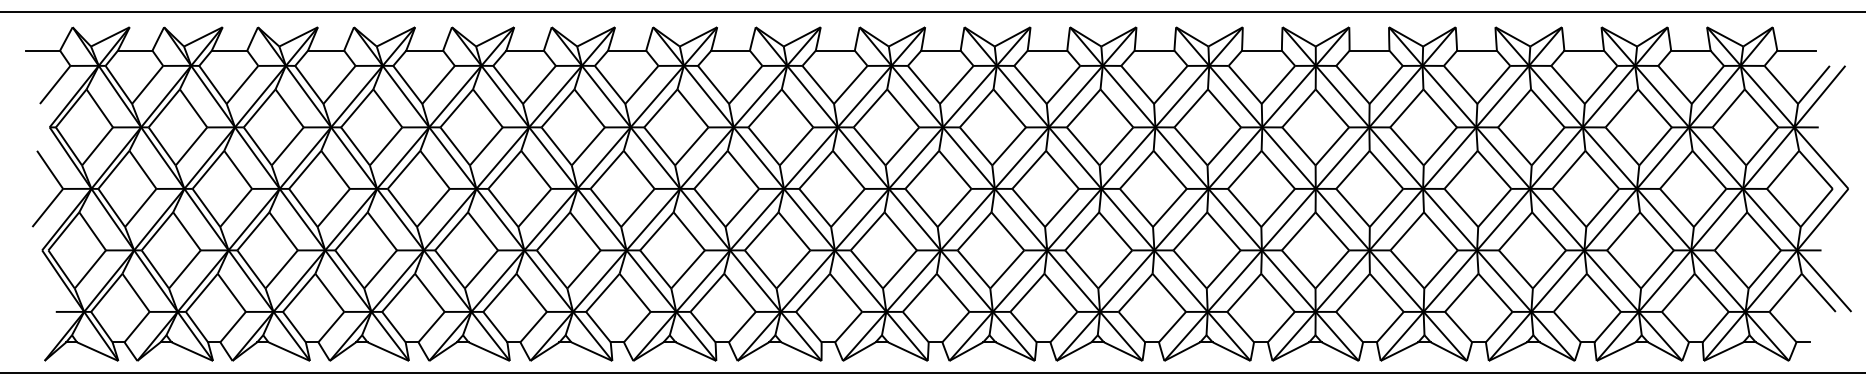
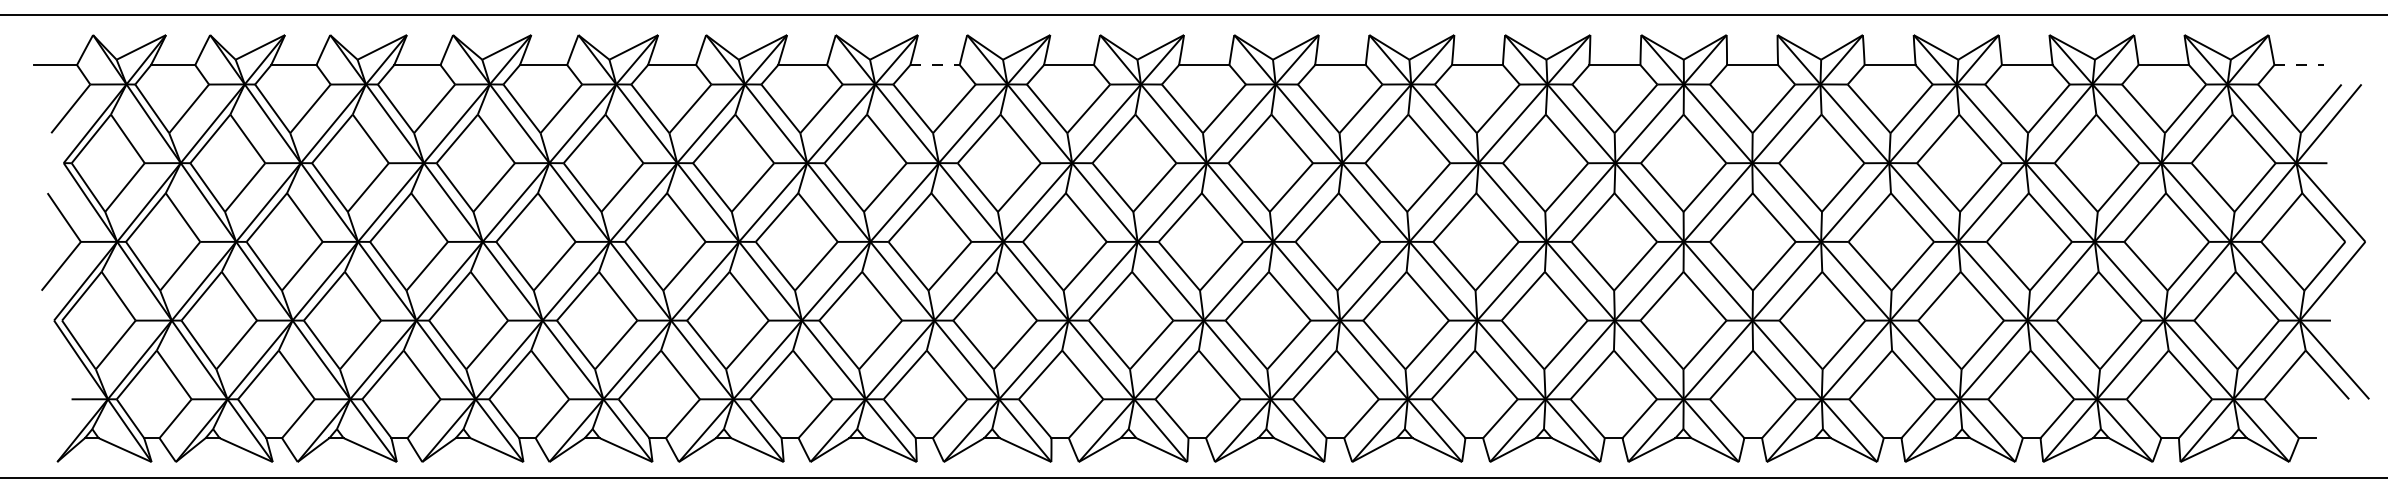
line: (730, 51) -> (935, 65), solid -> dashed
line: (1796, 51) -> (2299, 65), solid -> dashed

